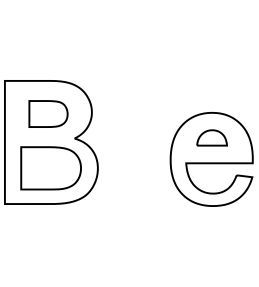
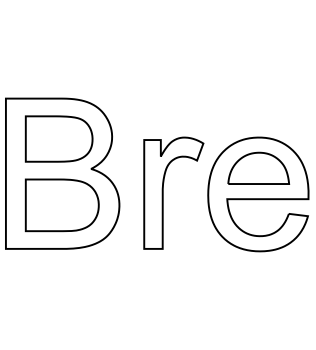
part: (47, 113) -> (58, 138), size x1.43
part: (211, 137) -> (258, 167), size x1.67
part: (134, 157) -> (163, 192), added

